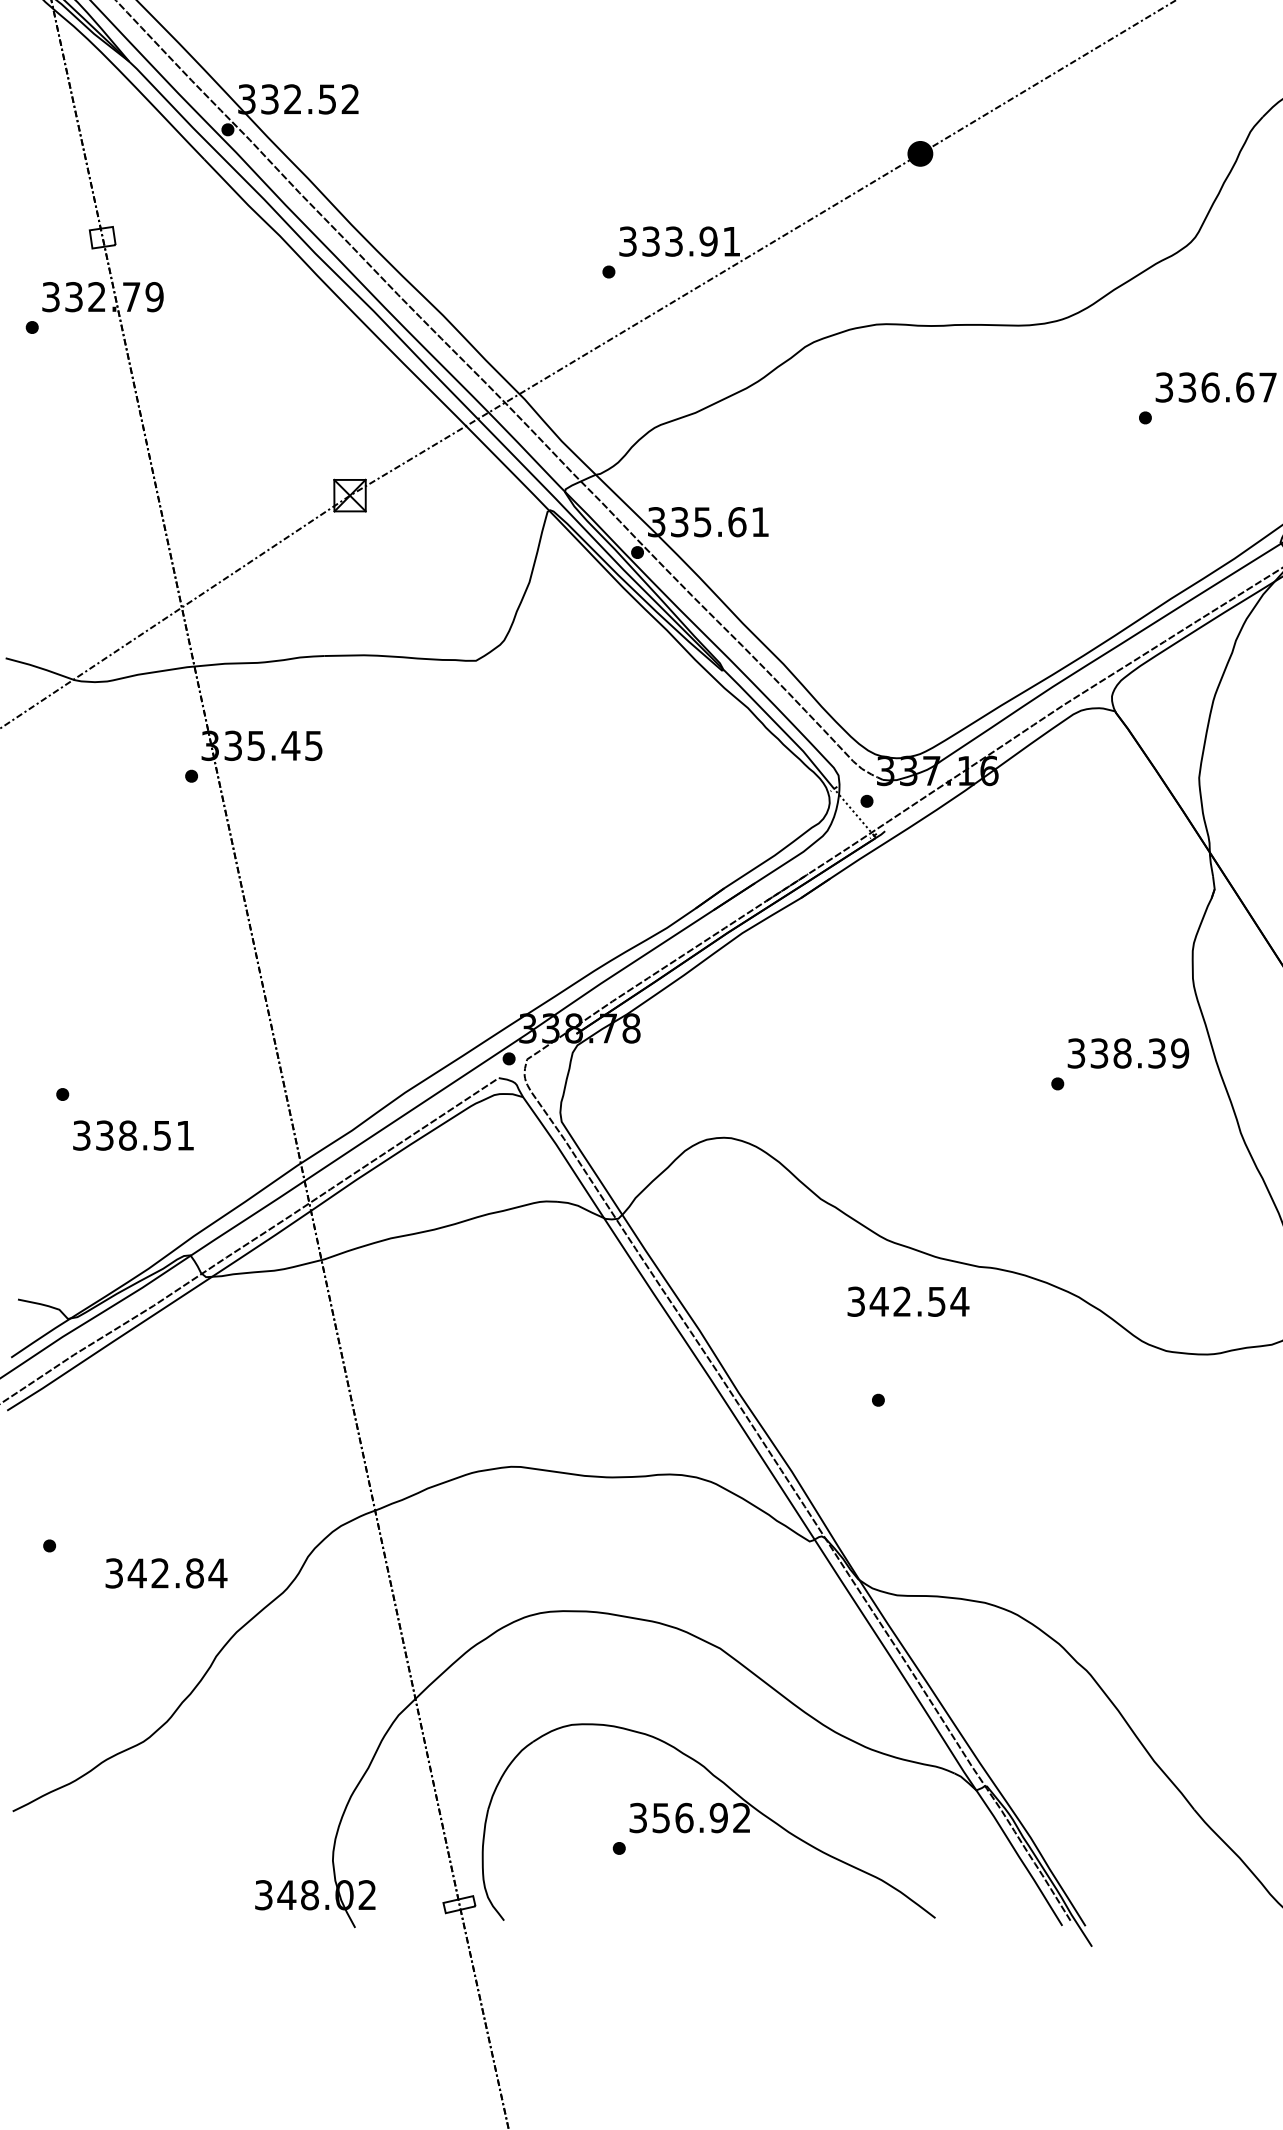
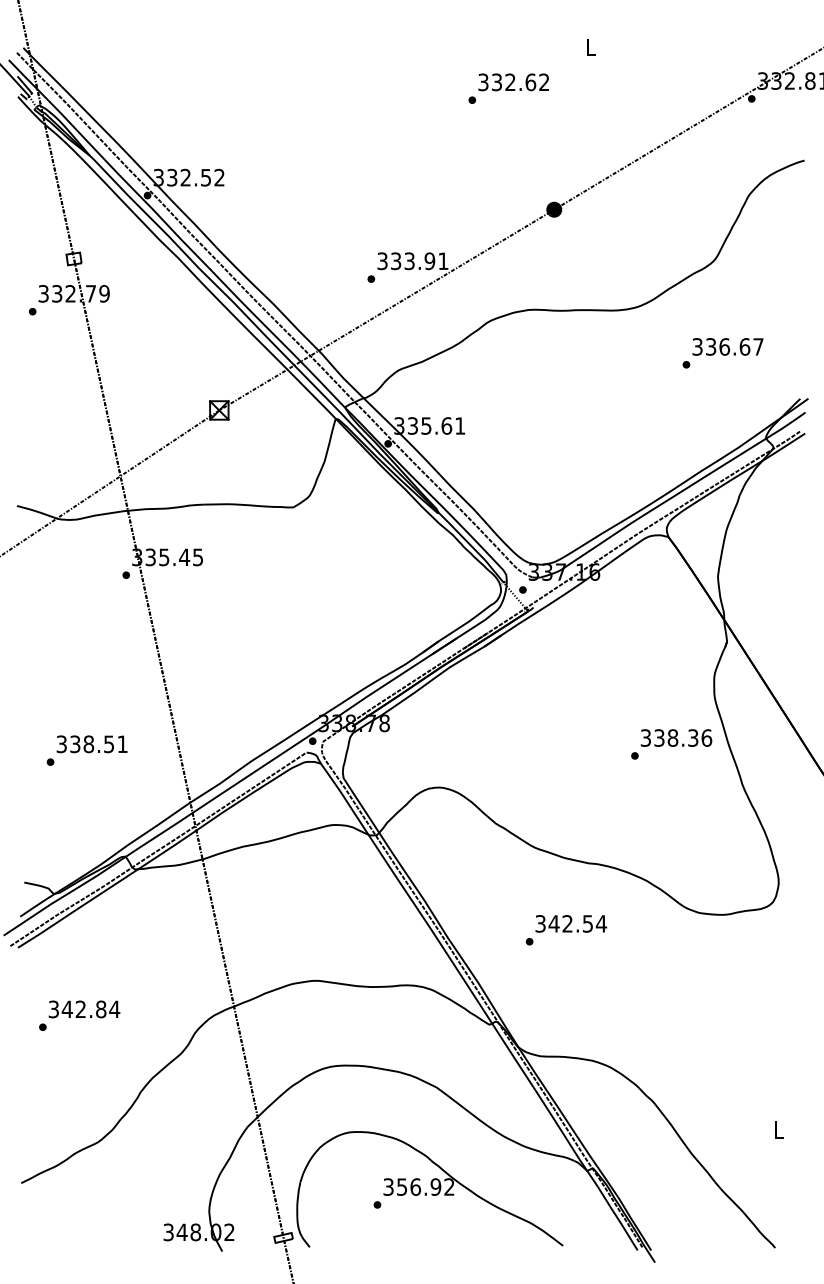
text: (1179, 1052) -> (706, 737), 338.39 -> 338.36
text: (132, 1135) -> (91, 744), moved
text: (908, 1301) -> (571, 923), moved
text: (166, 1573) -> (84, 1009), moved

